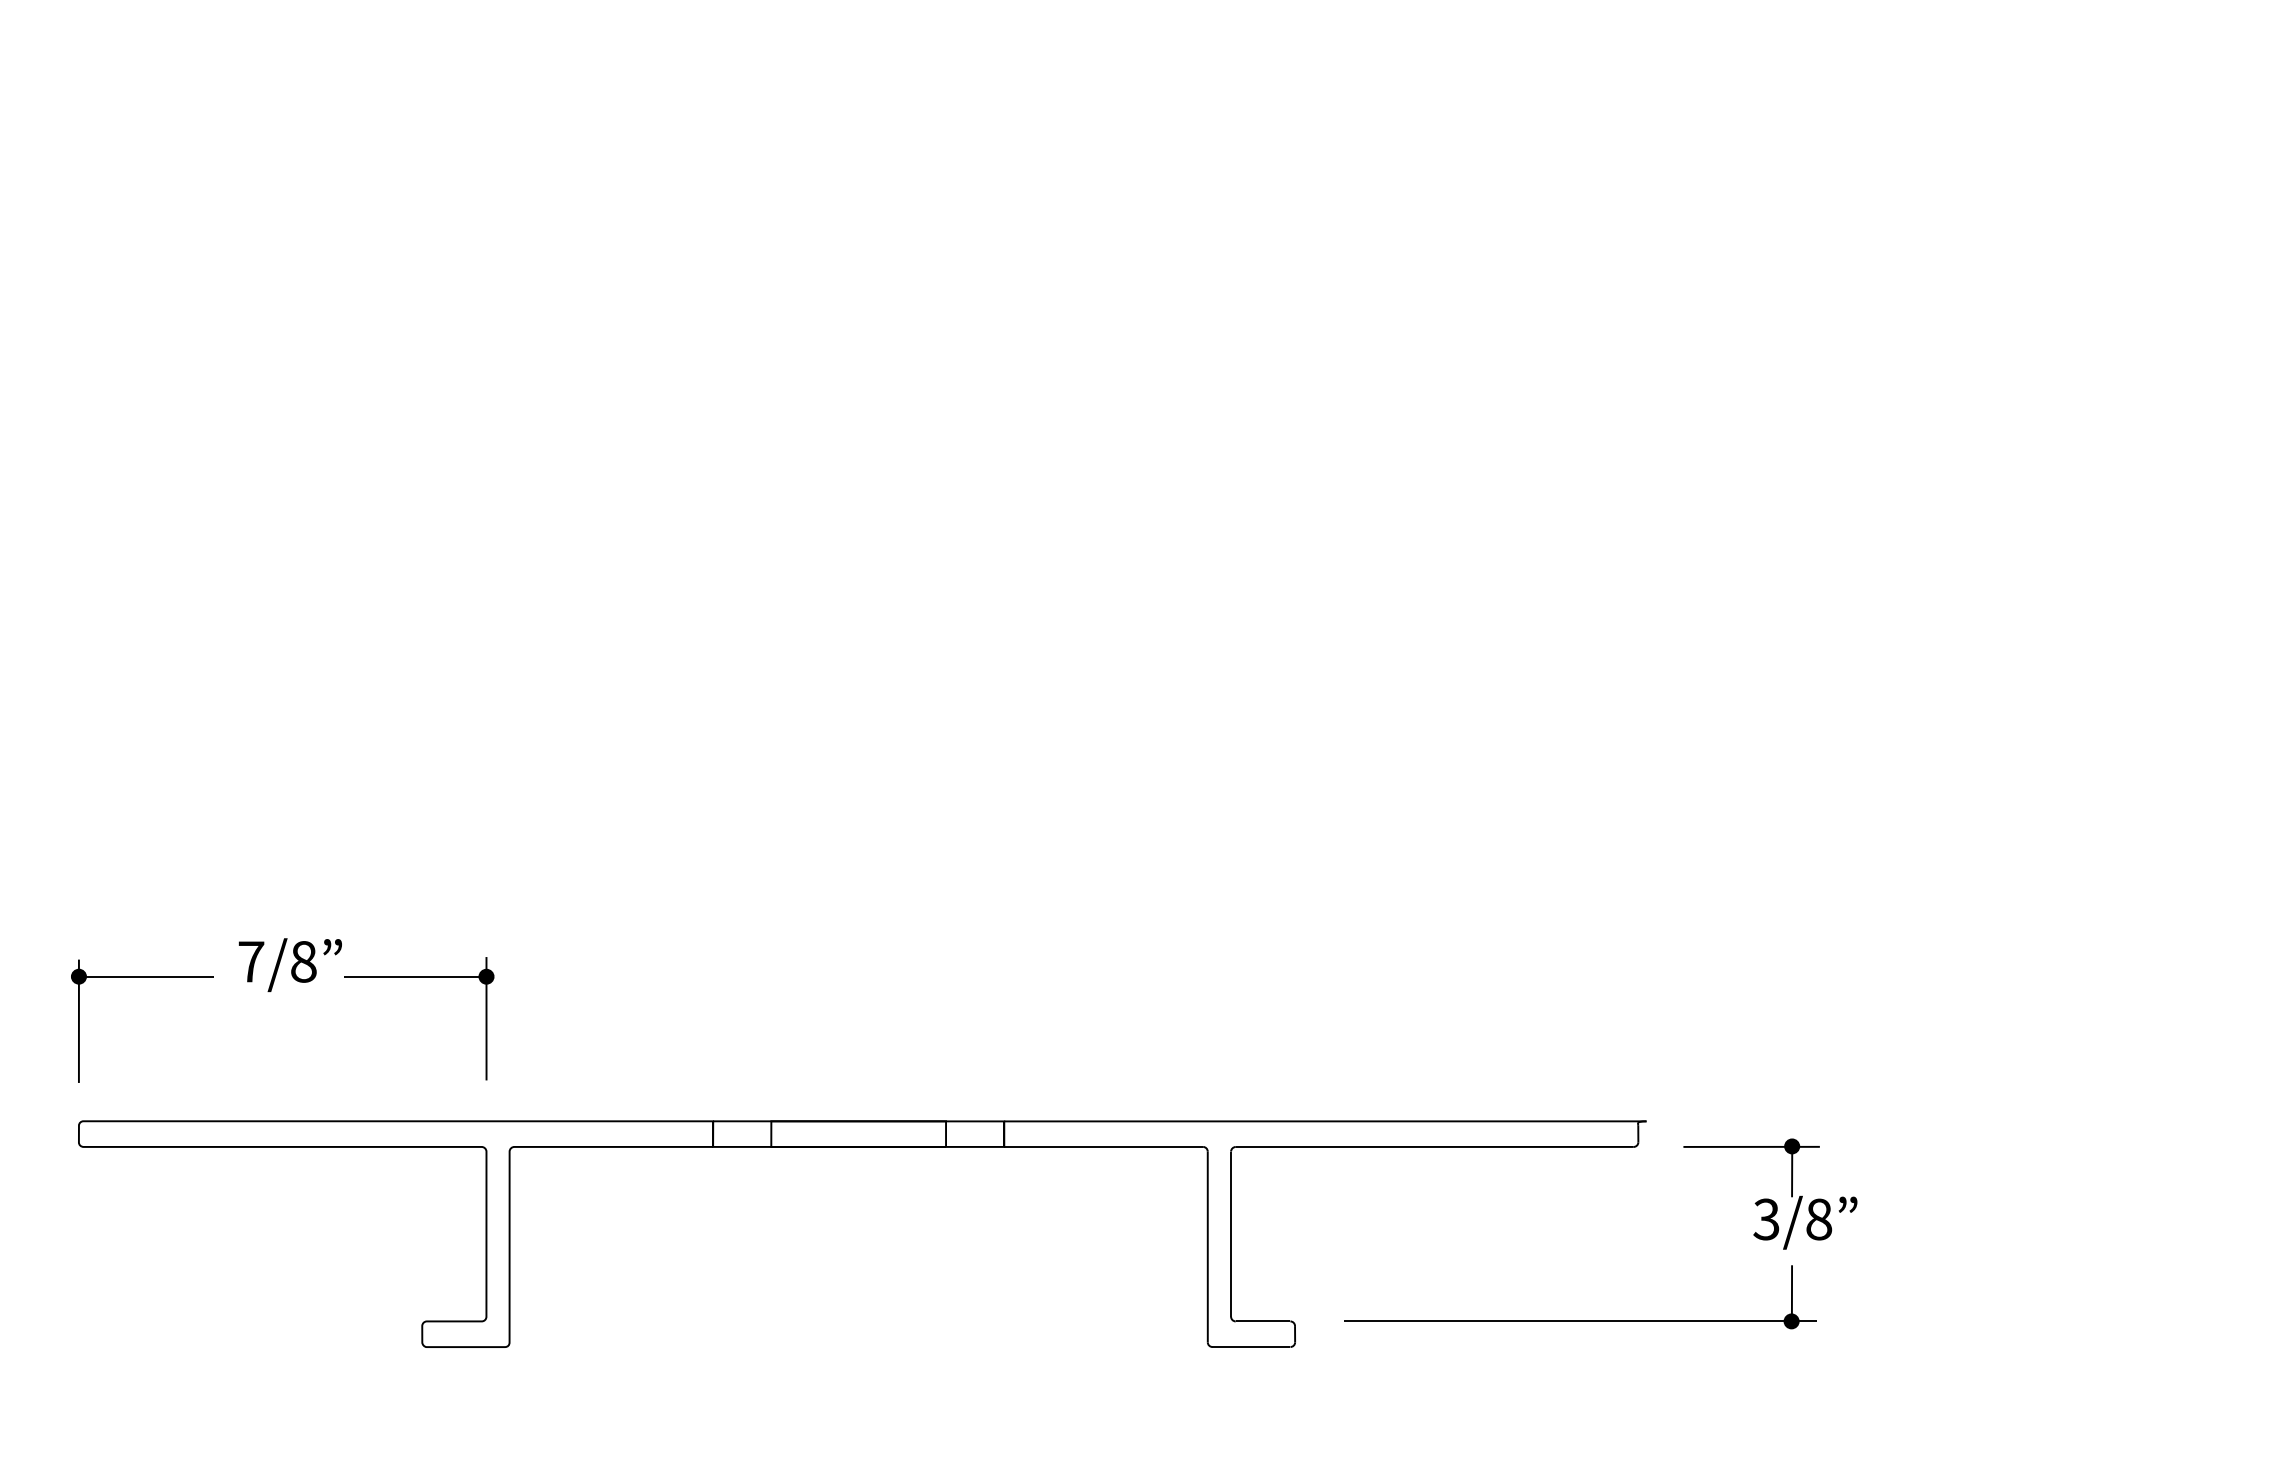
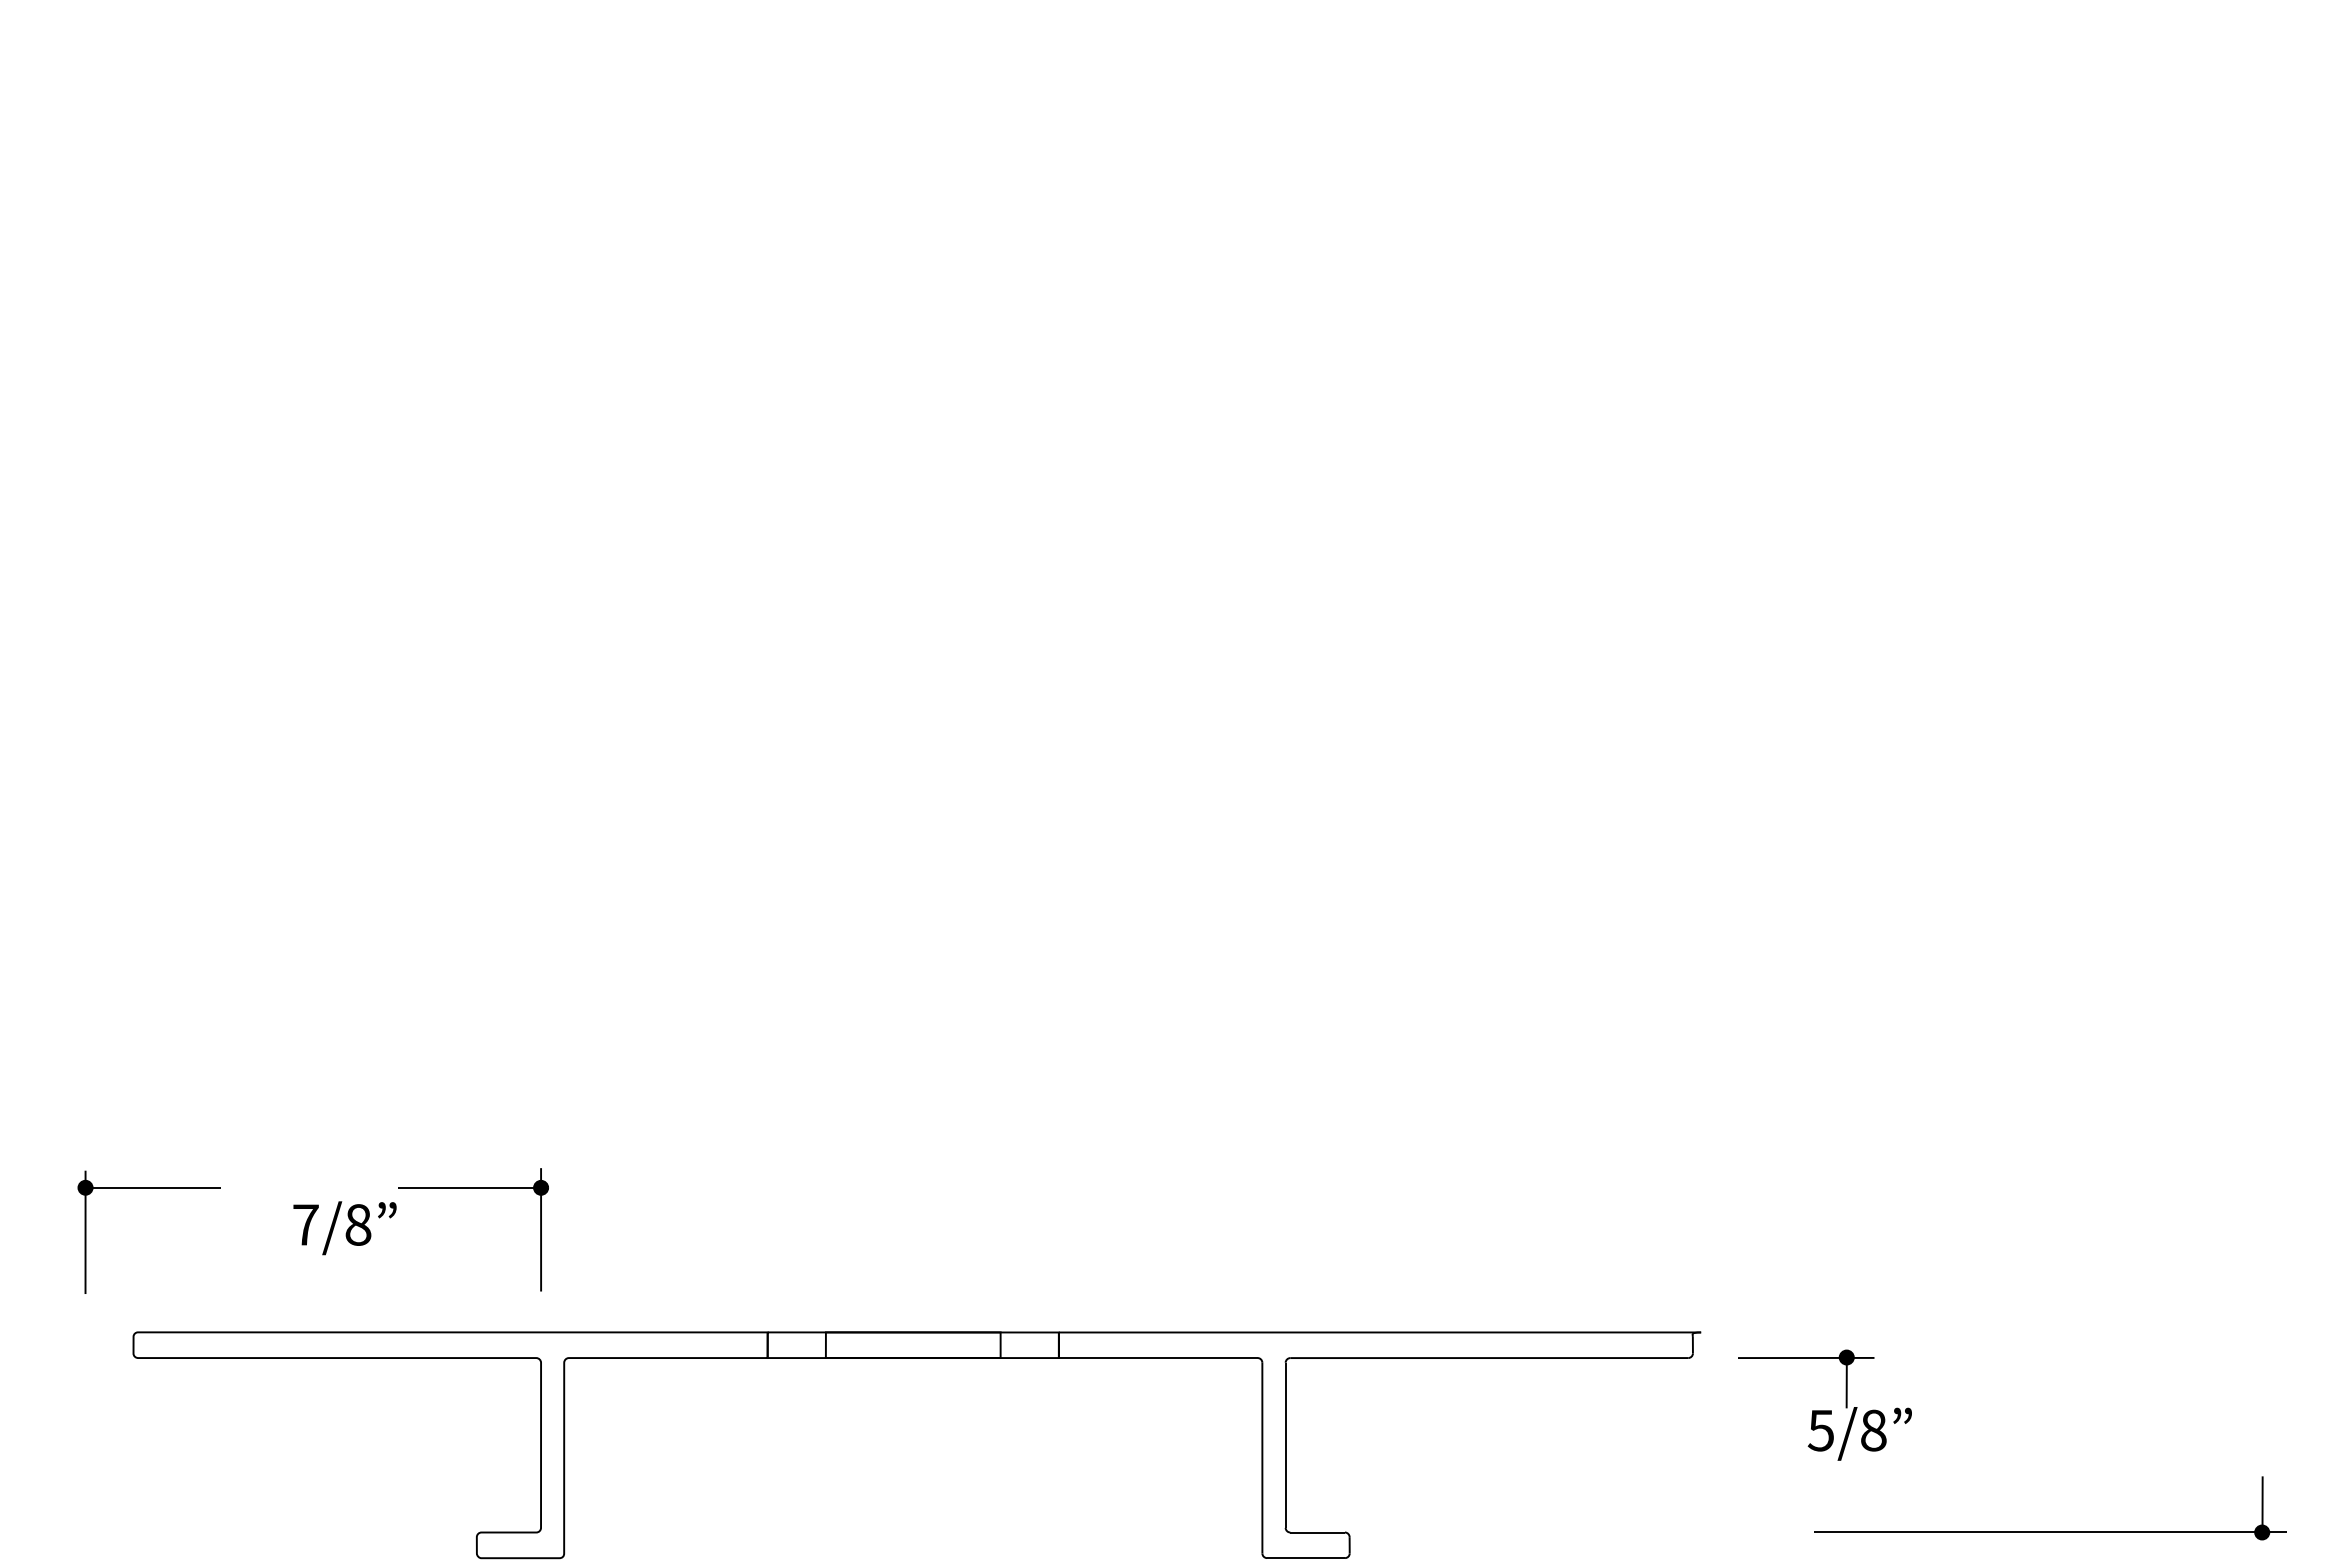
text: (289, 965) -> (344, 1228), moved
part: (141, 977) -> (148, 1188), moved
text: (1765, 1219) -> (1820, 1430), 3/8 -> 5/8
part: (1579, 1320) -> (2050, 1531), moved

